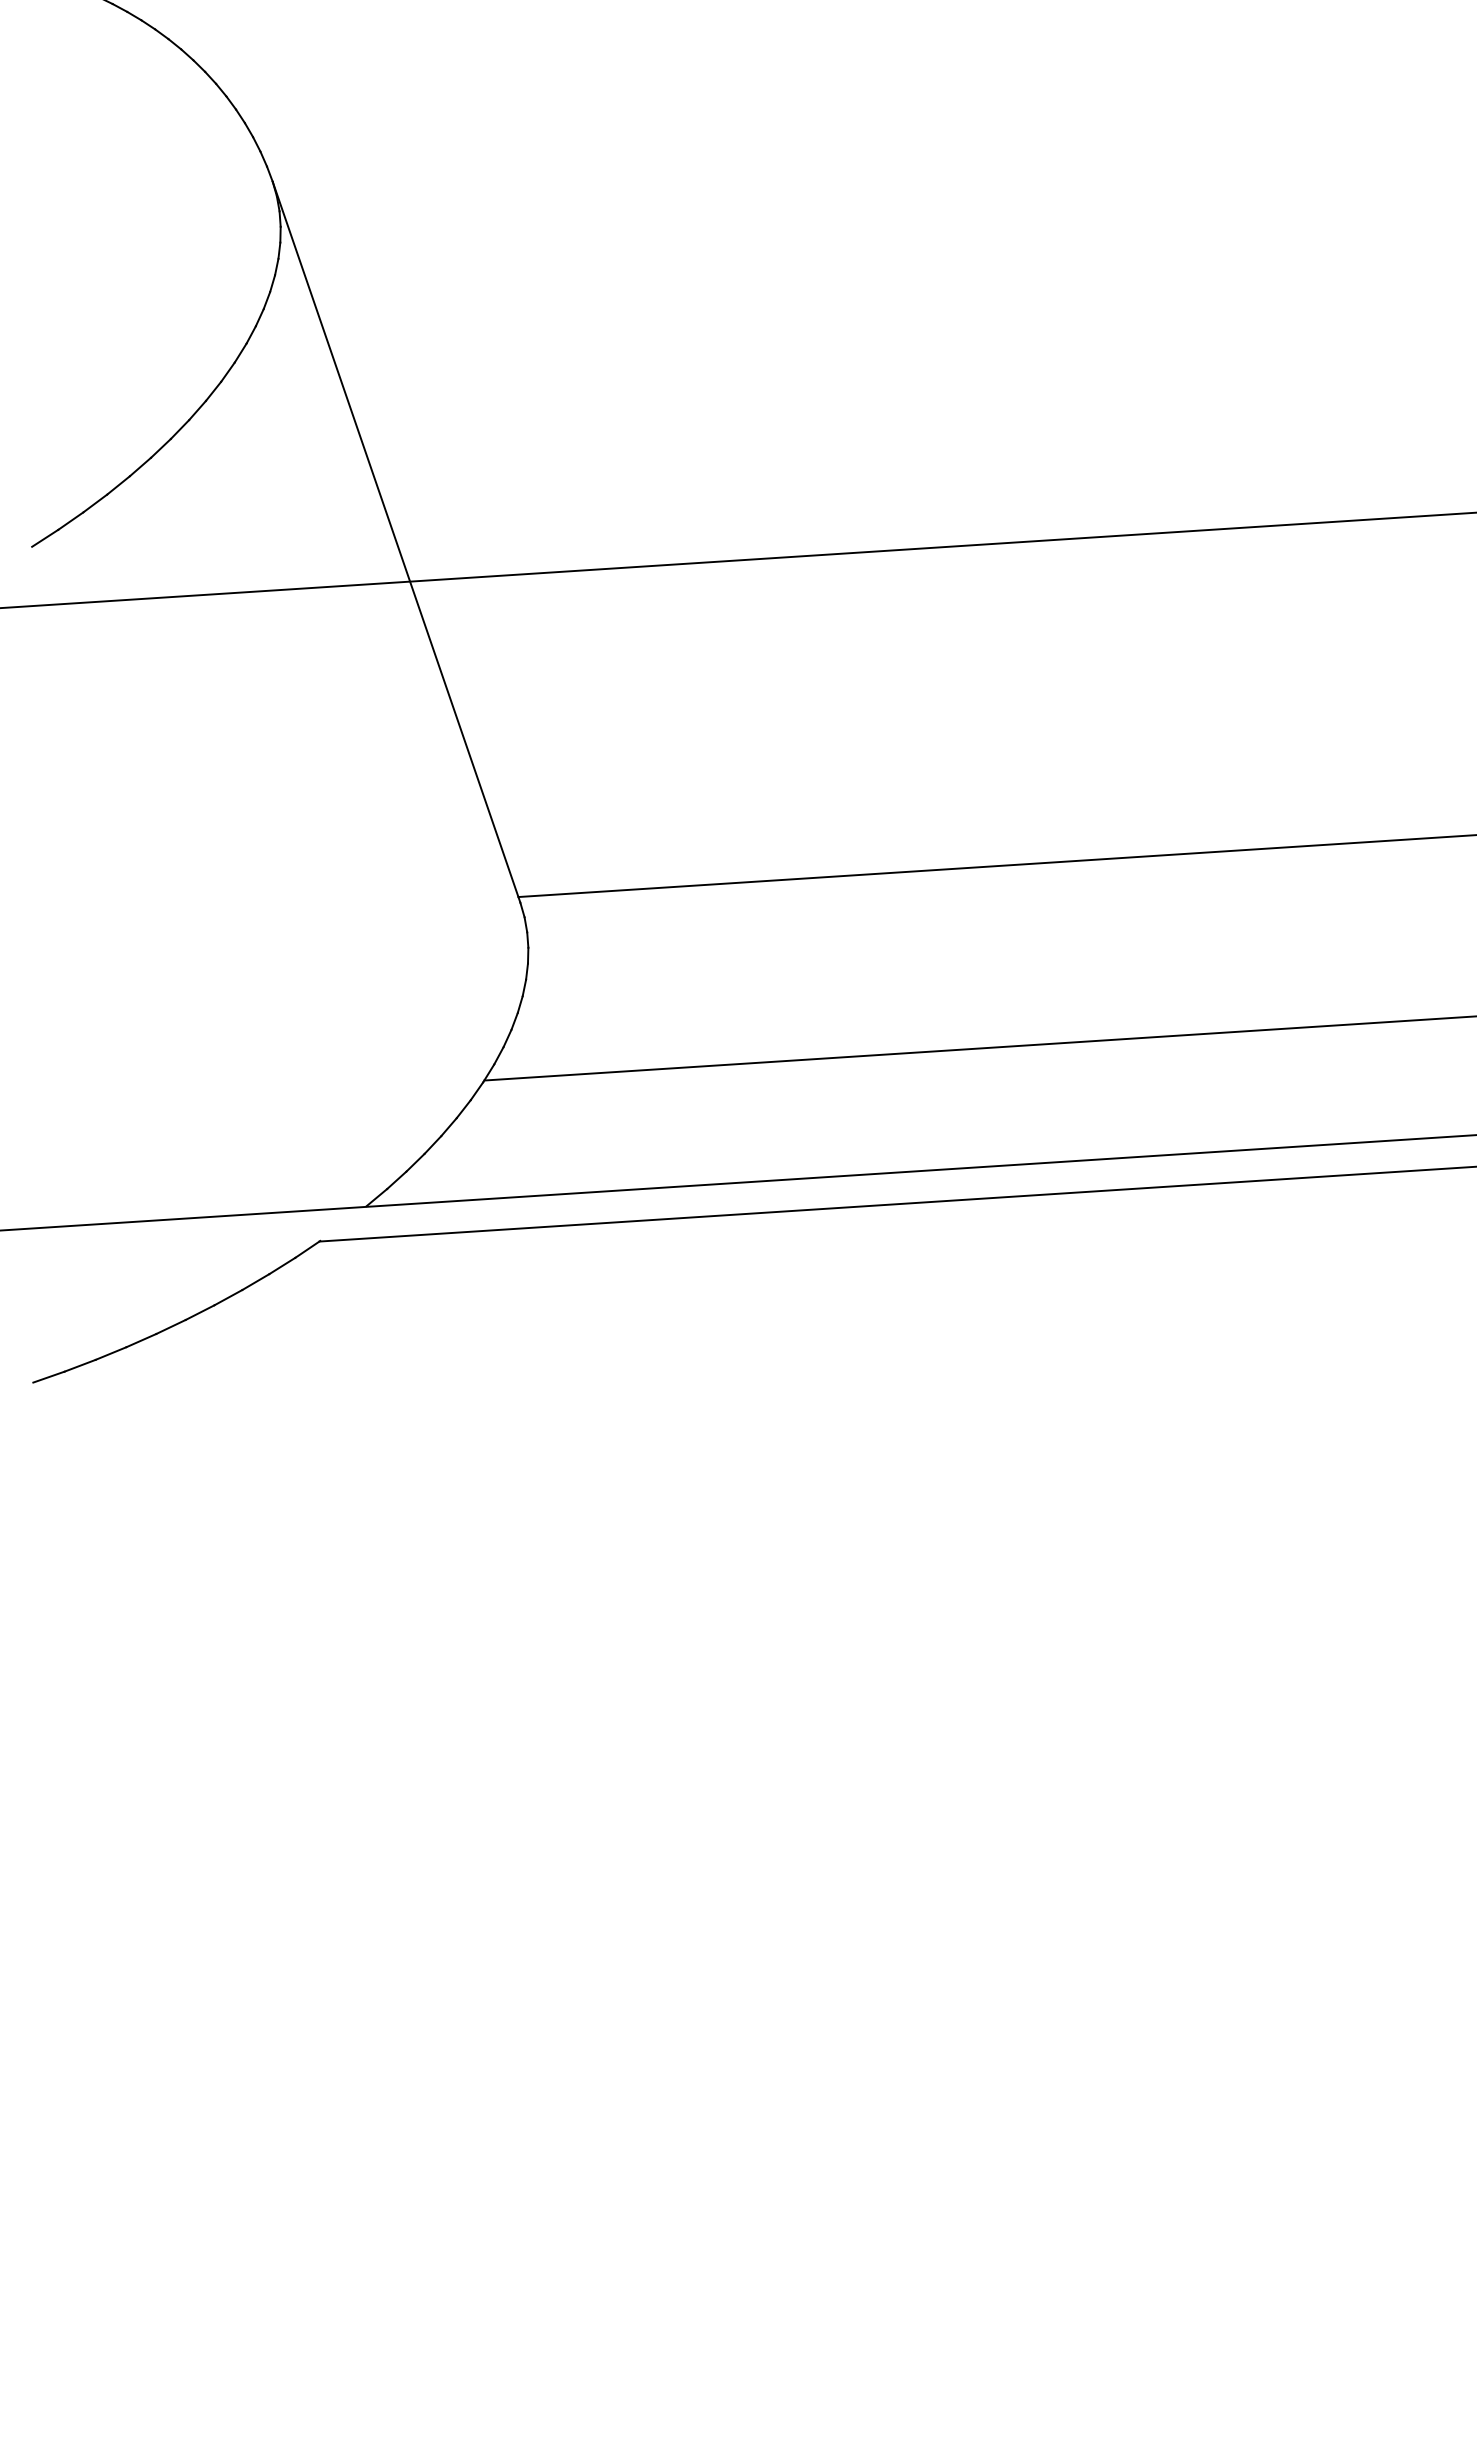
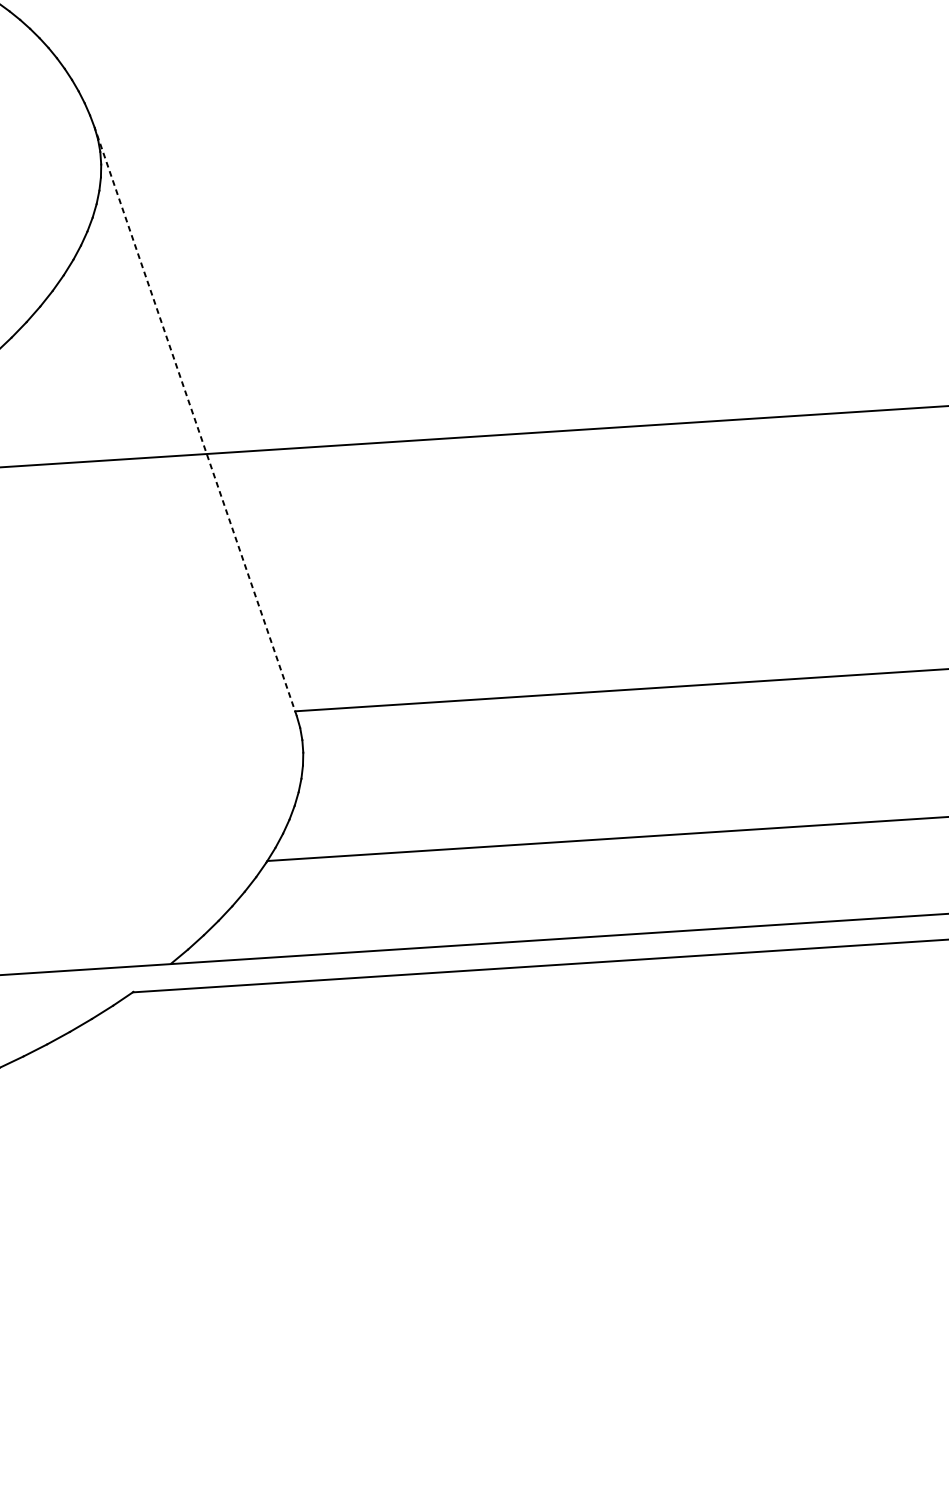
line: (396, 541) -> (195, 421), solid -> dashed

